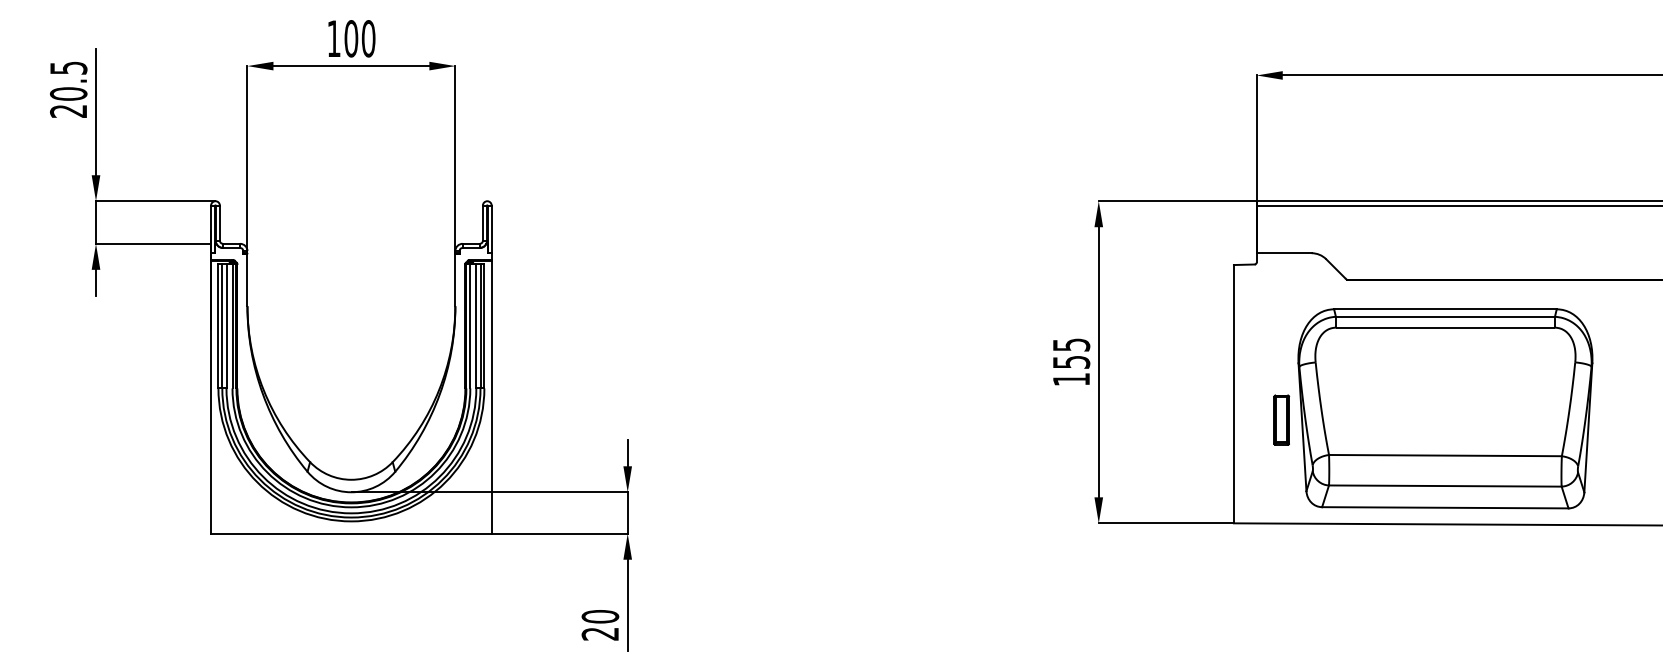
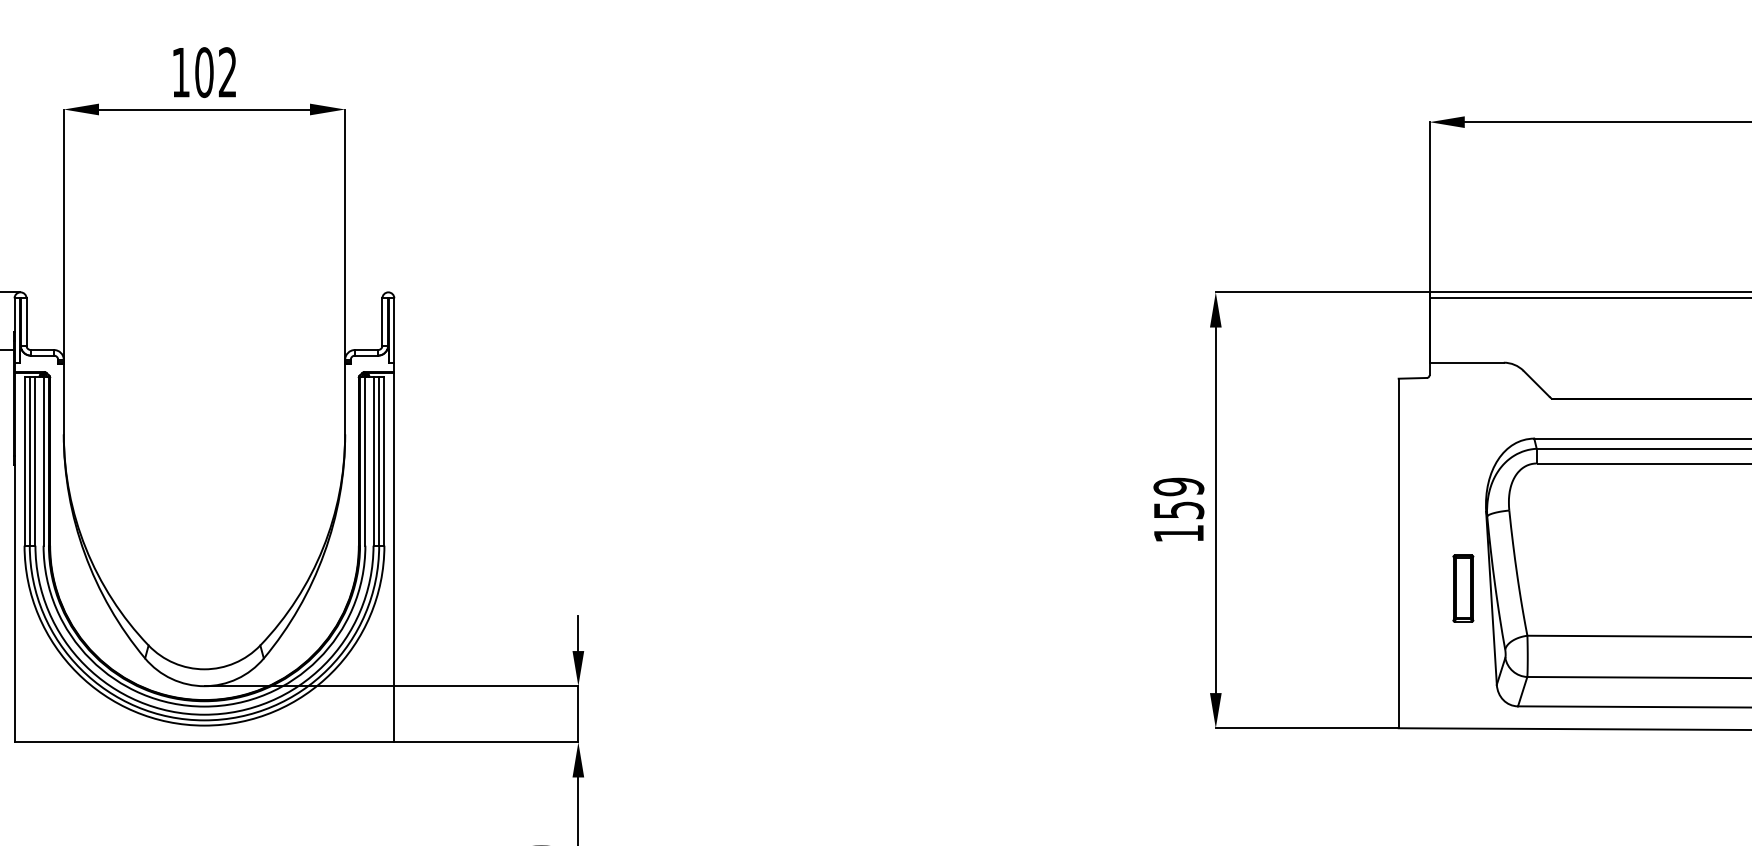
text: (368, 38) -> (227, 72), 100 -> 102
text: (1071, 344) -> (1178, 486), 155 -> 159

